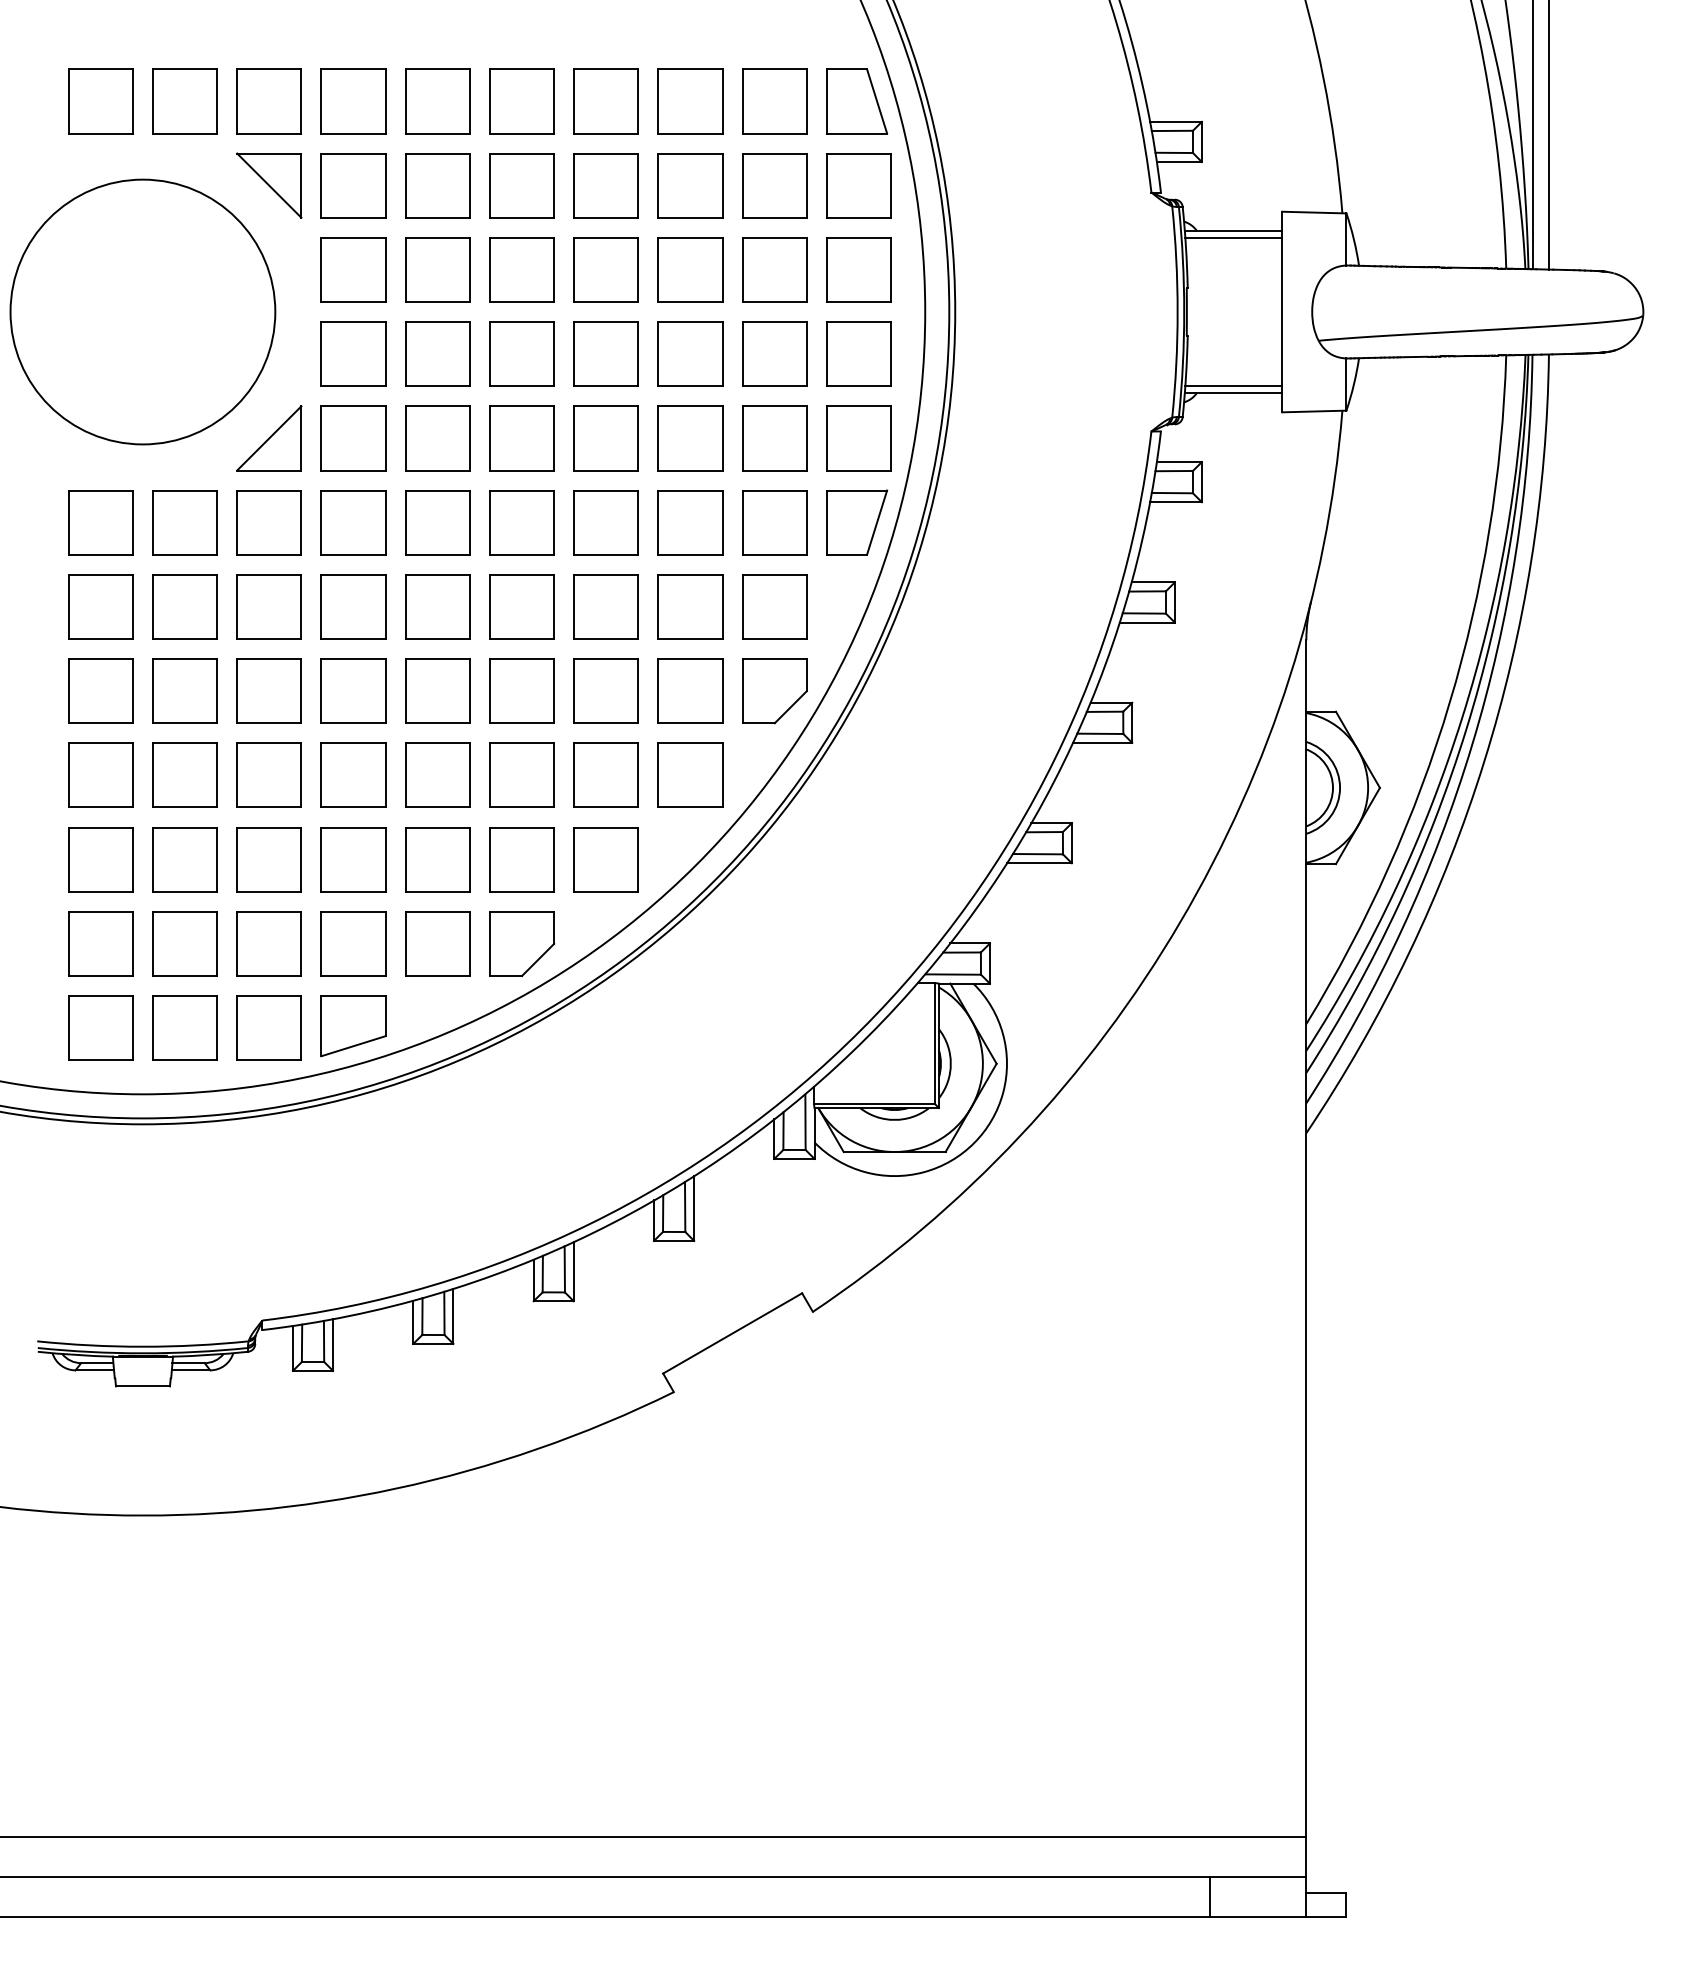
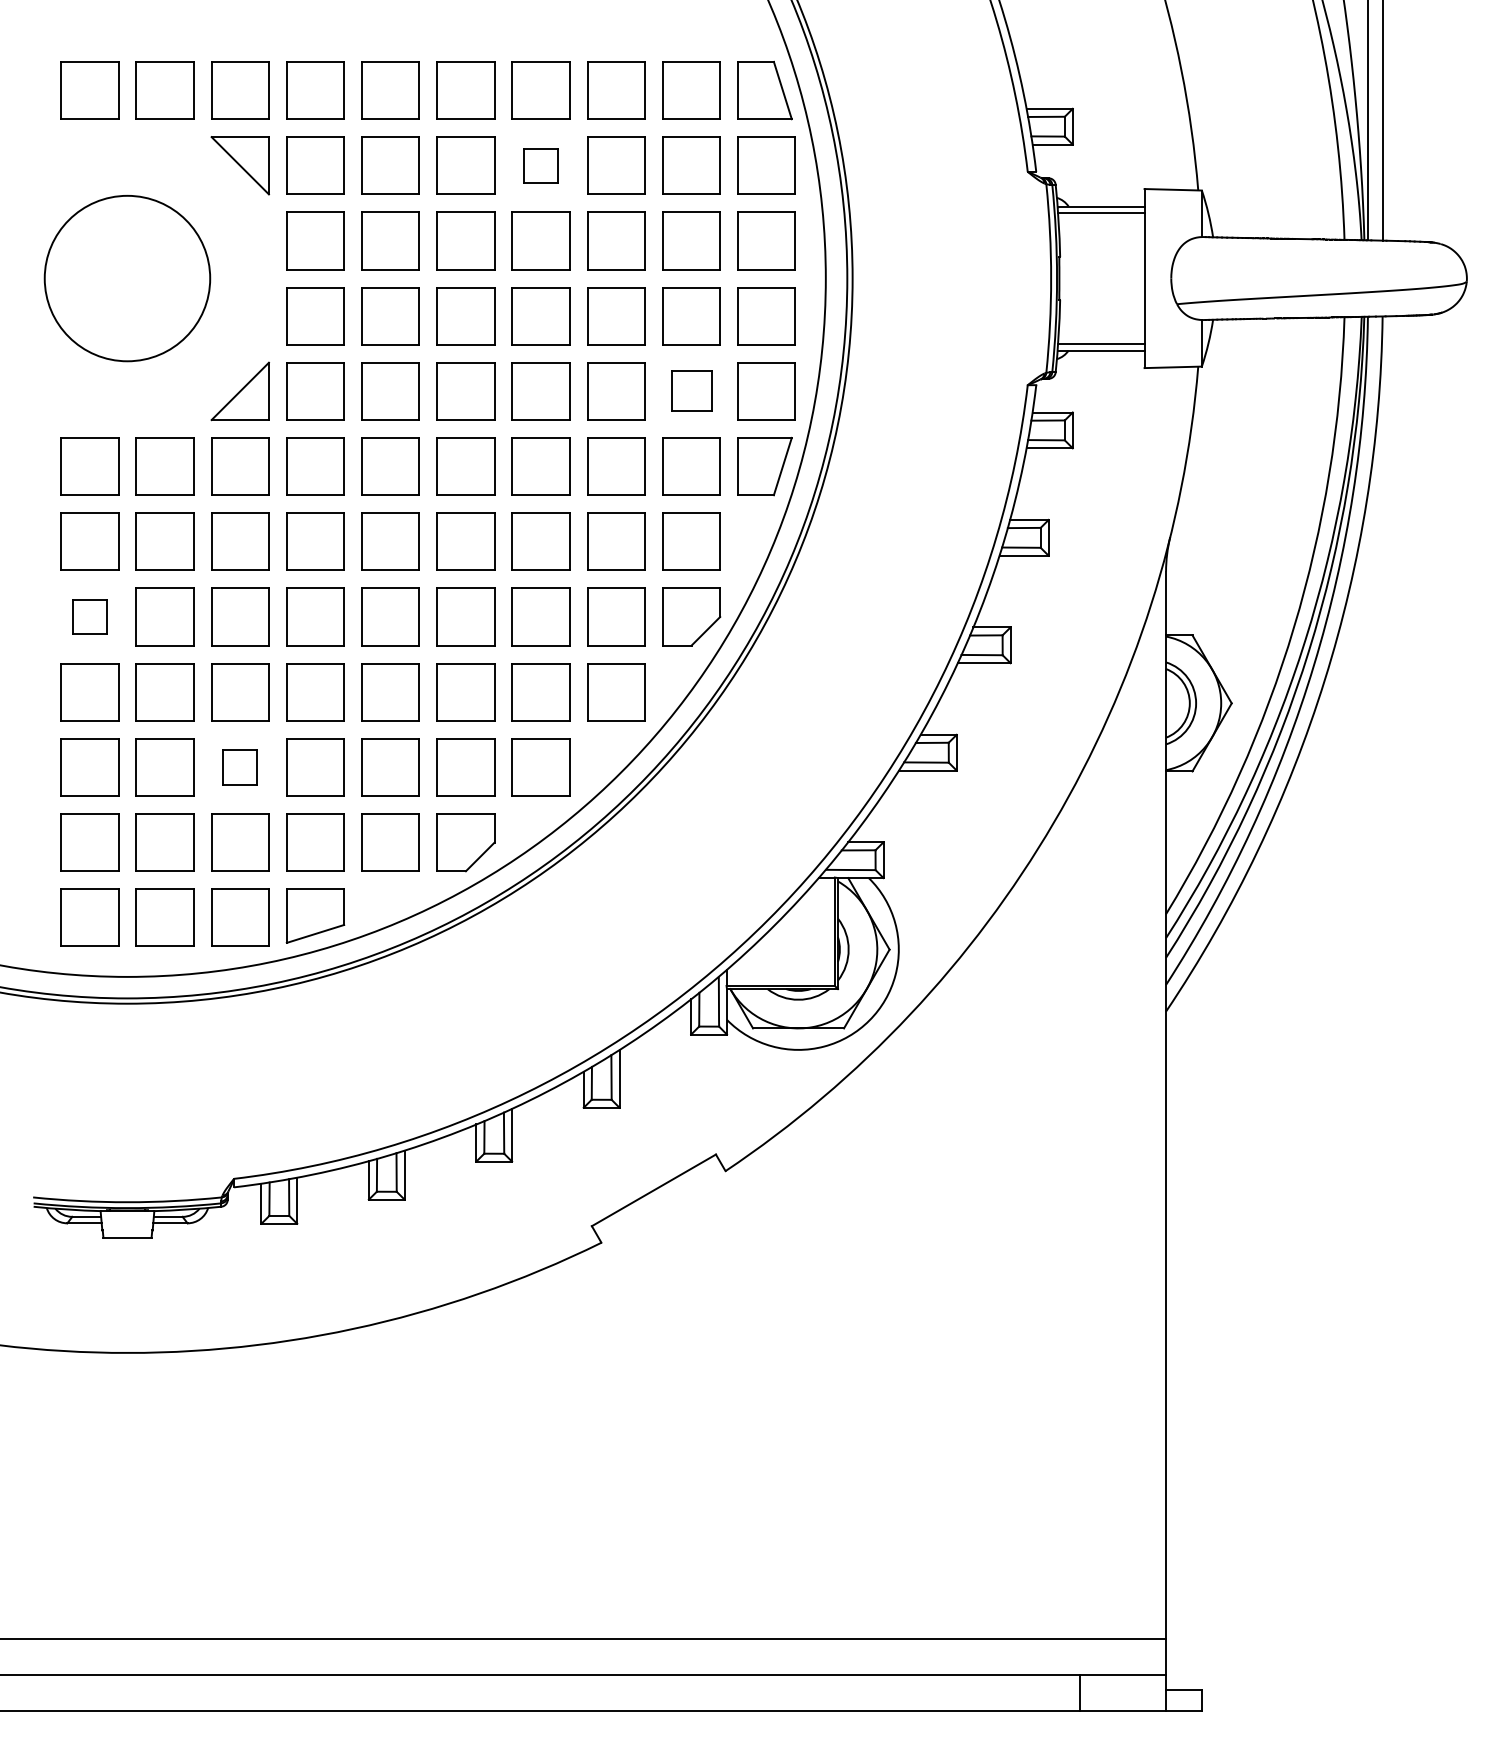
part: (605, 185) -> (540, 165), size x0.6
circle: (142, 311) -> (127, 278), size x0.7
part: (774, 438) -> (691, 391), size x0.7
part: (100, 690) -> (89, 616), size x0.6
part: (268, 859) -> (239, 767), size x0.6

